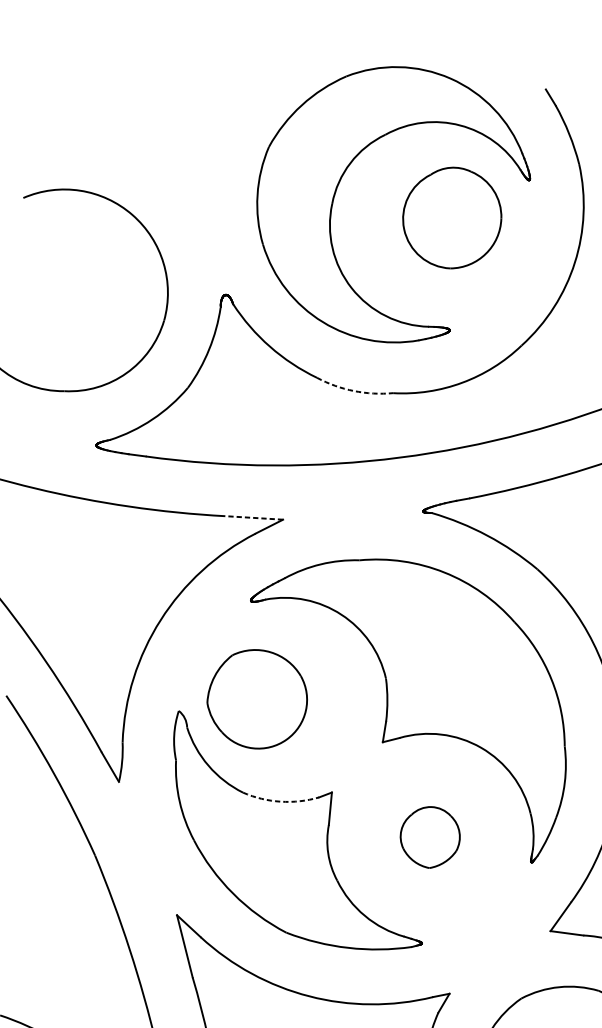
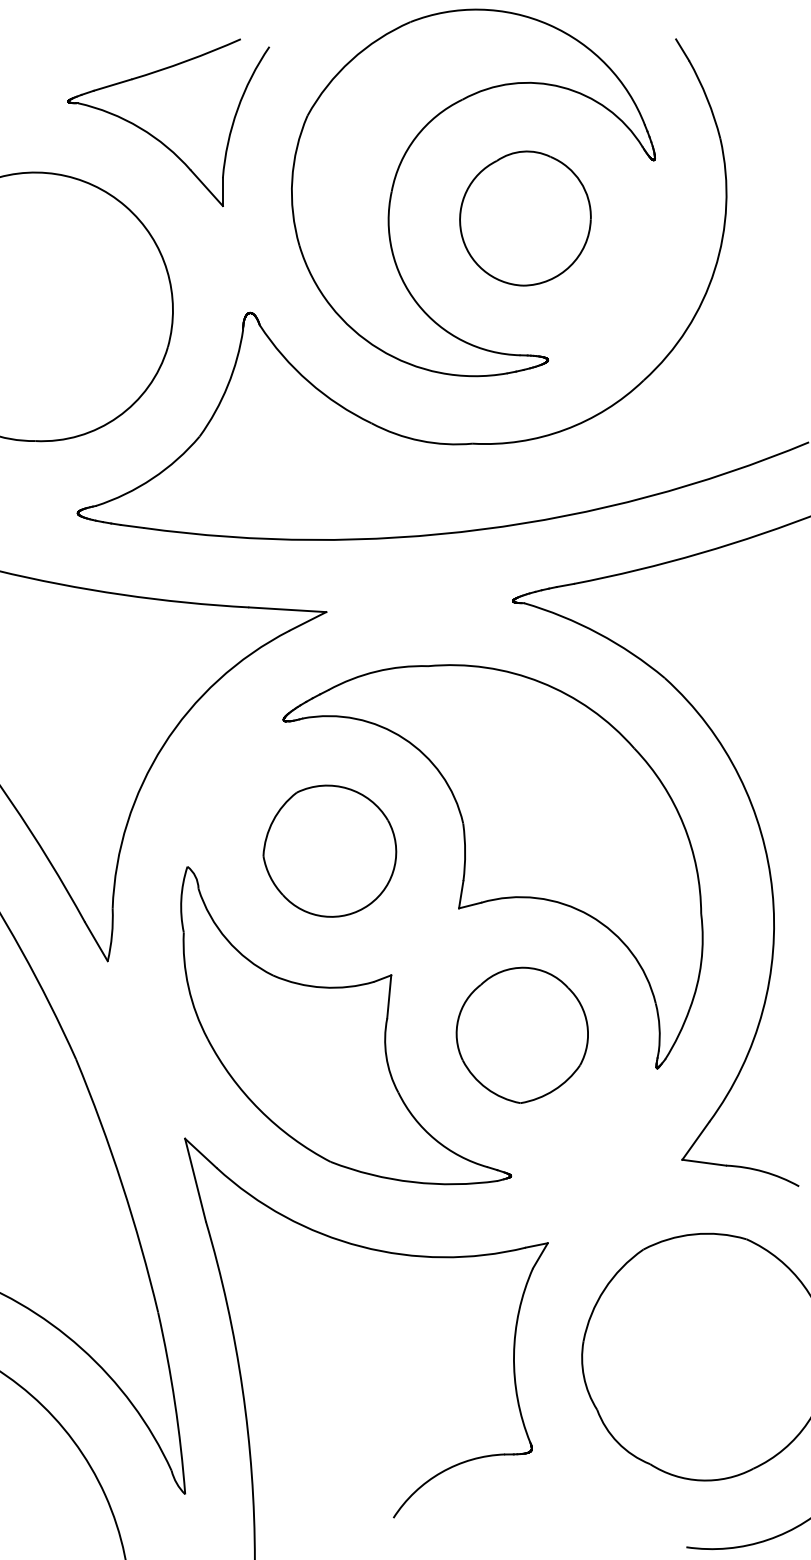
part: (155, 163) -> (156, 137), added
part: (452, 218) -> (525, 218), moved
arc: (353, 390) -> (420, 440), dashed -> solid
line: (253, 517) -> (287, 609), dashed -> solid
part: (256, 698) -> (329, 850), moved
arc: (281, 801) -> (323, 987), dashed -> solid
part: (429, 836) -> (521, 1034), size x1.67

